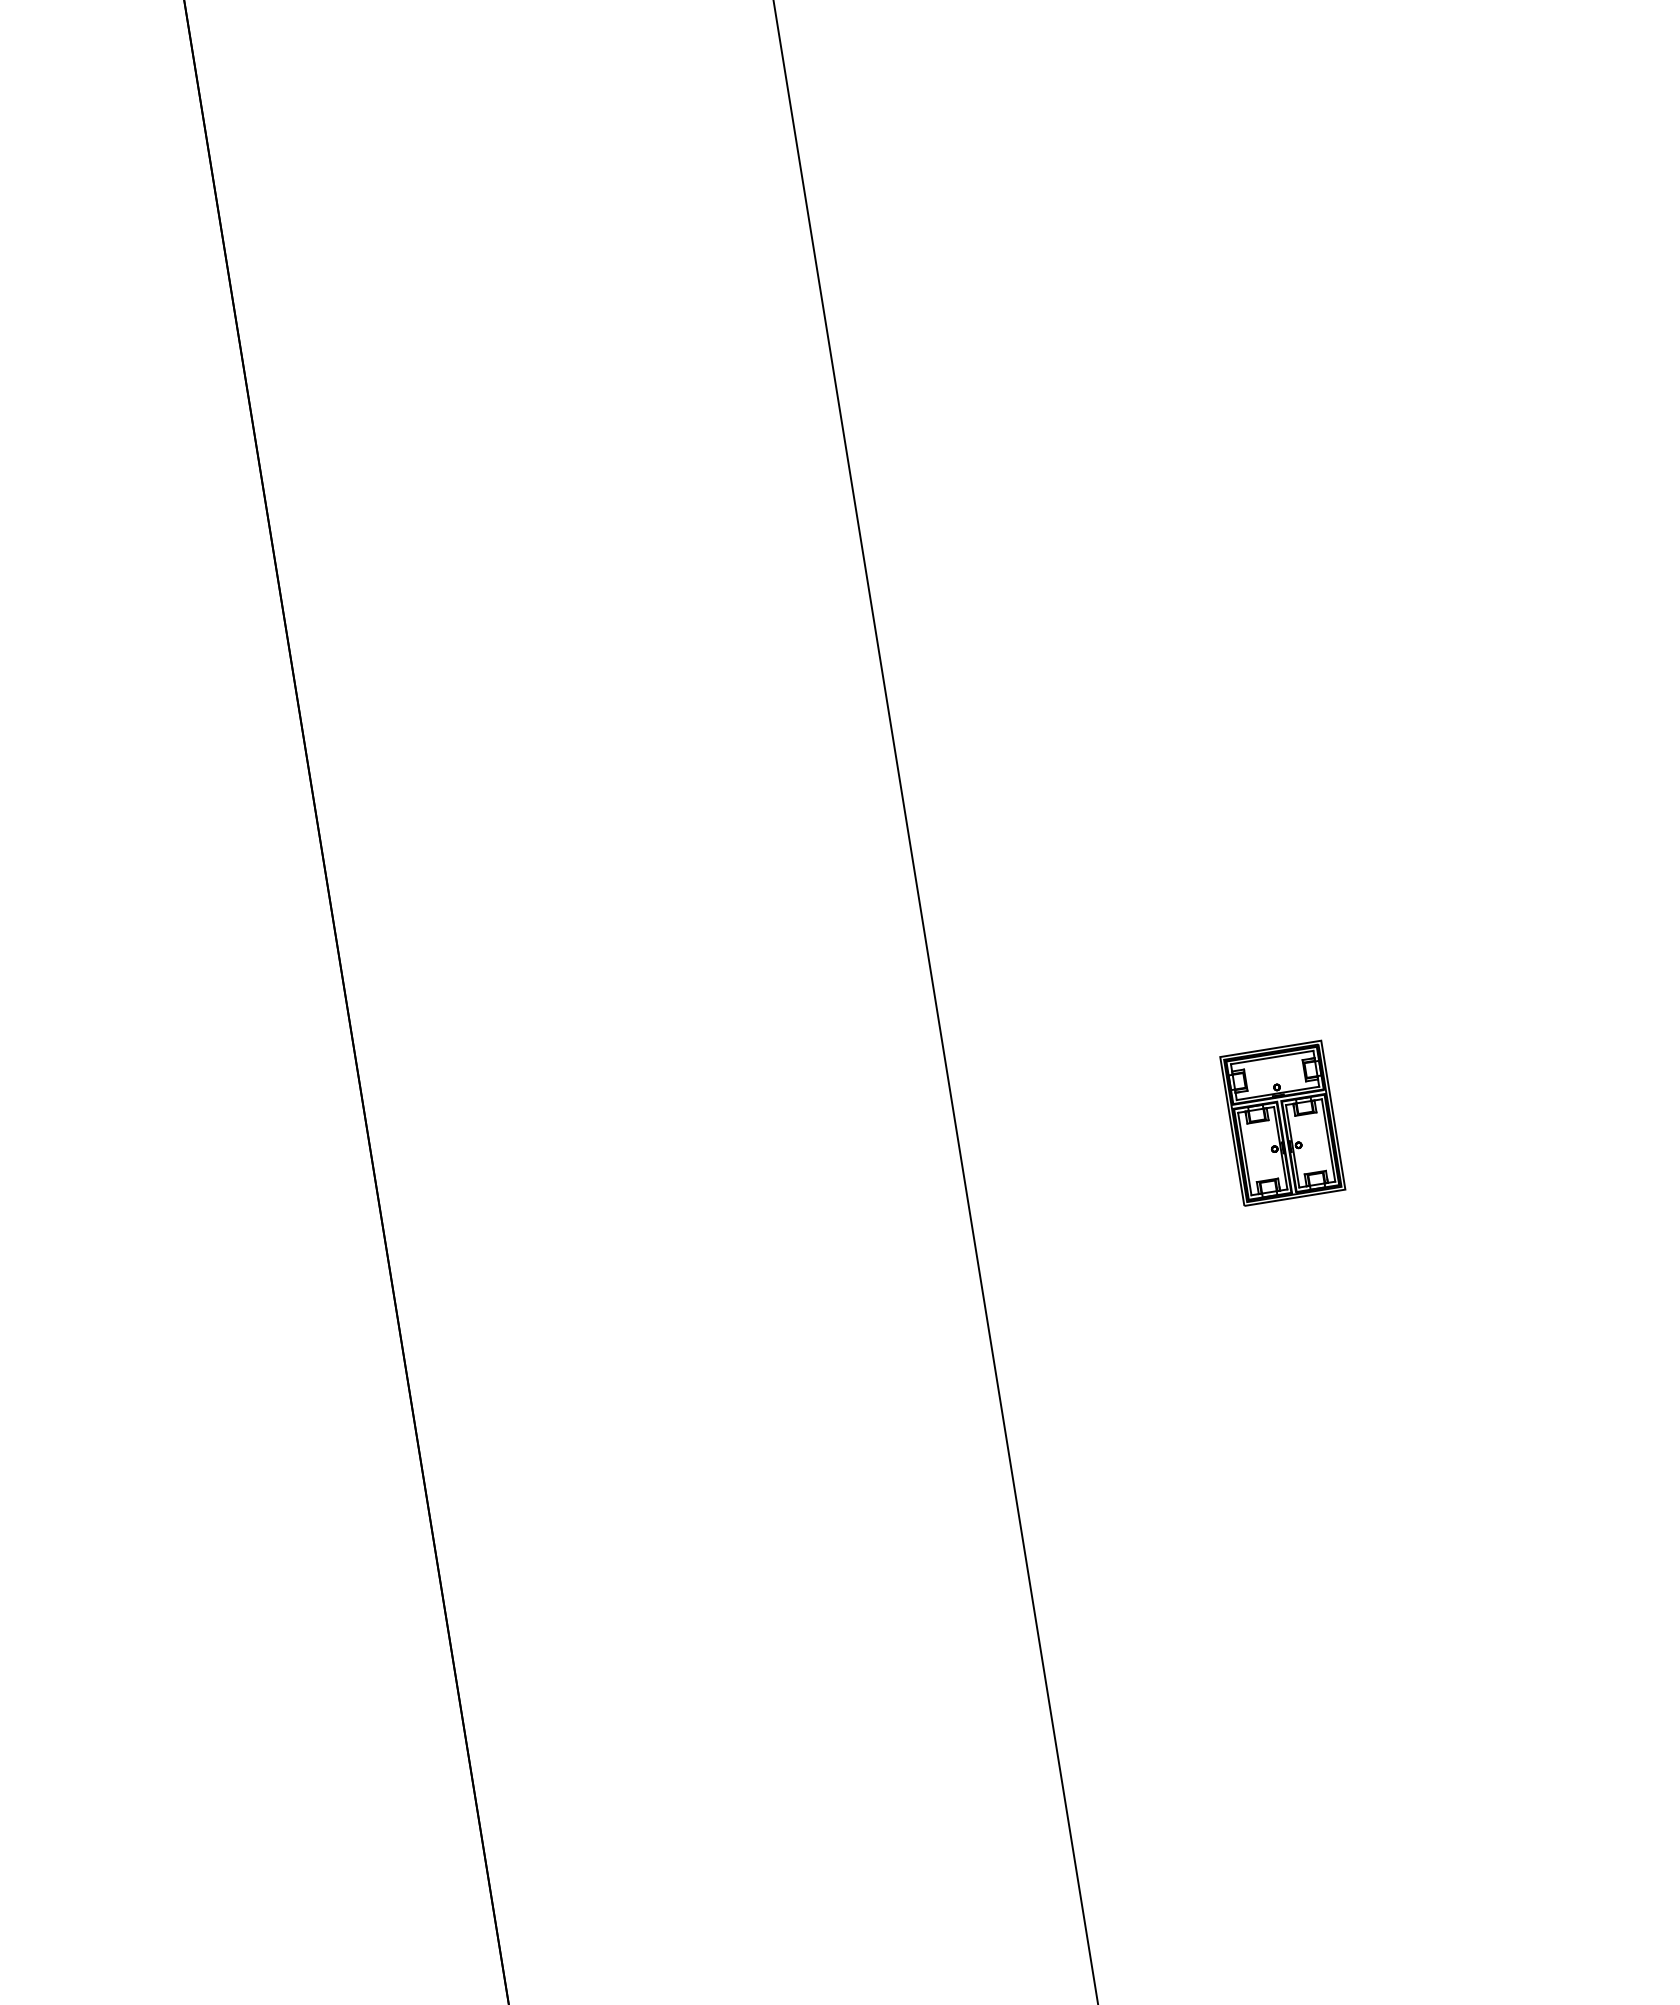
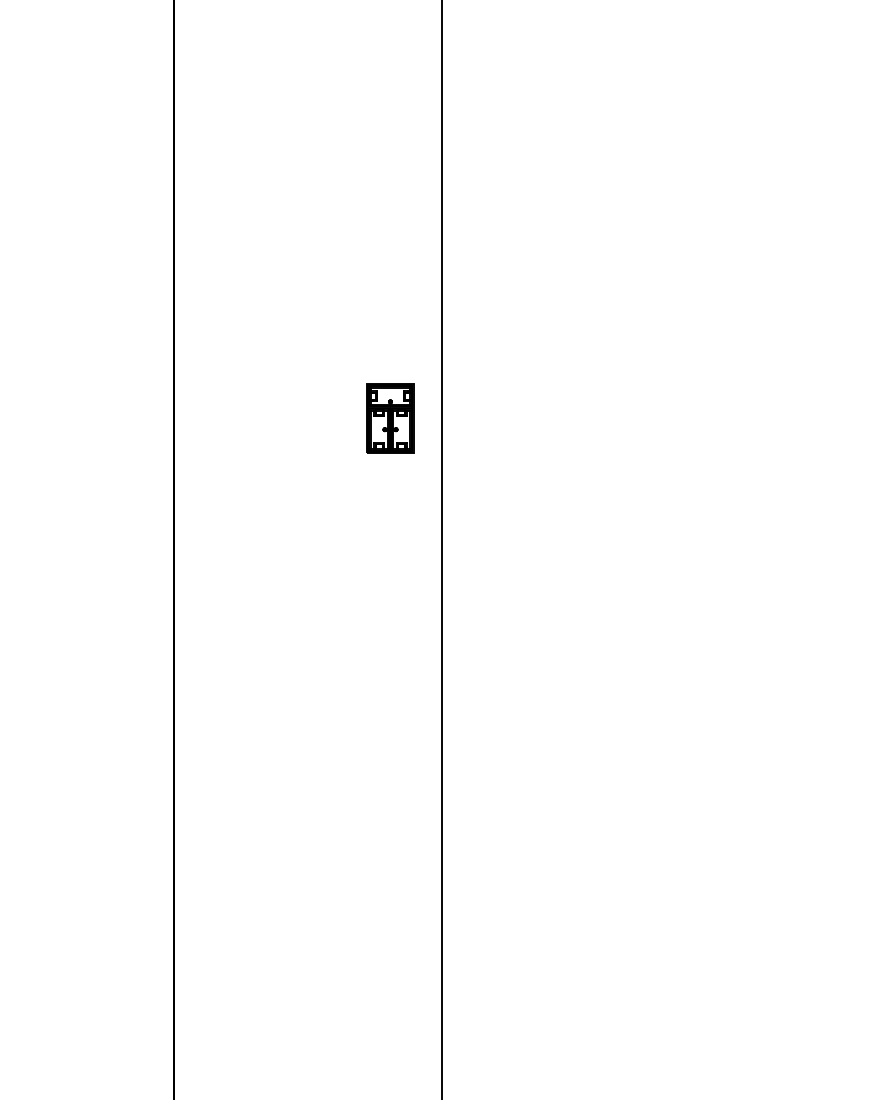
part: (1282, 1123) -> (390, 418), moved

